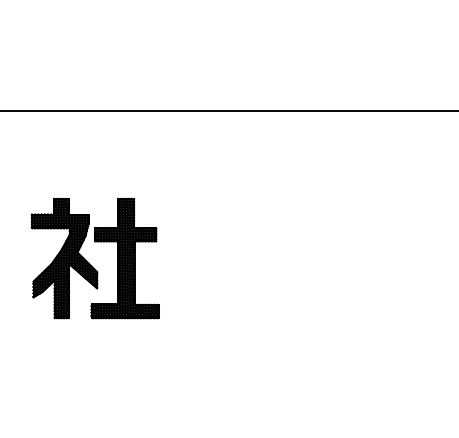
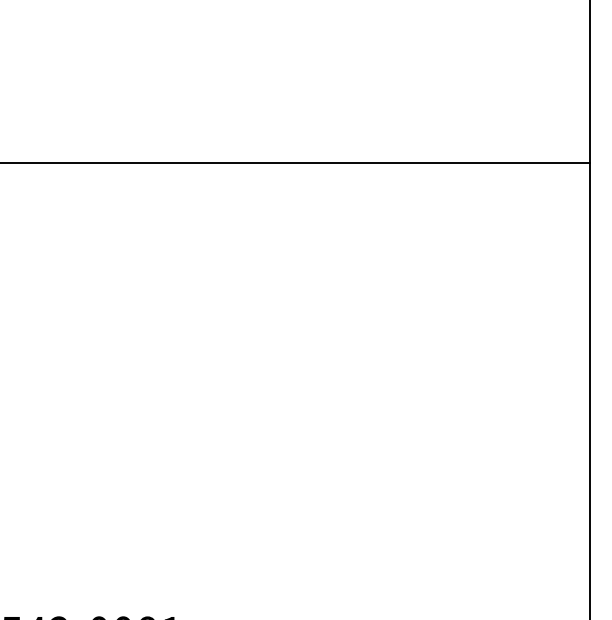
part: (89, 263) -> (98, 361), removed

